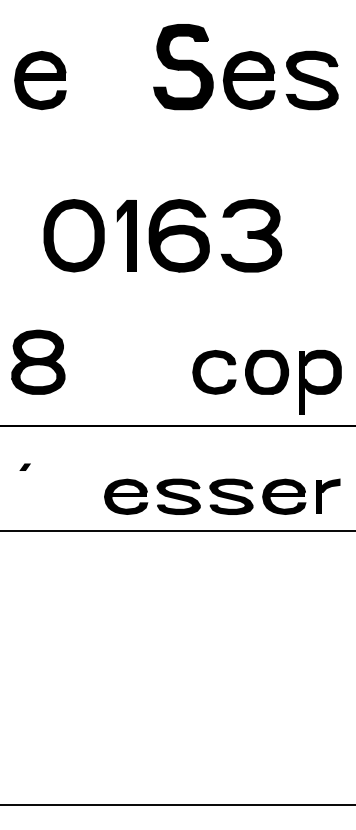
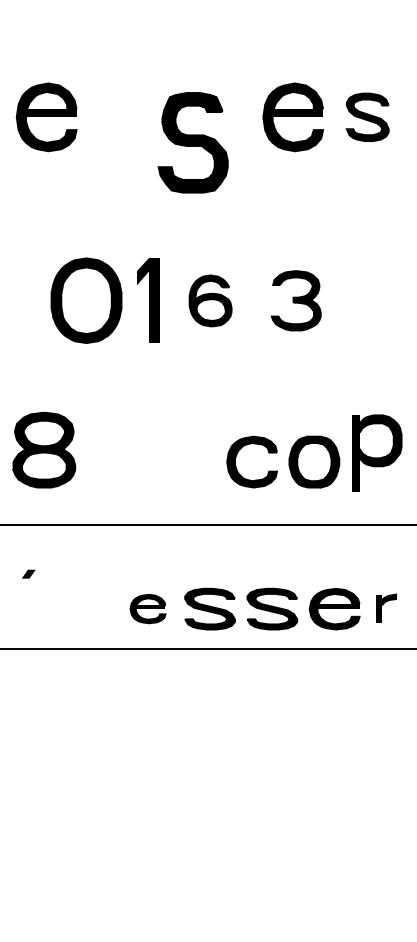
part: (183, 67) -> (193, 143), moved
part: (311, 80) -> (366, 117), size x0.7
part: (178, 235) -> (209, 300), size x0.6
part: (251, 235) -> (296, 300), size x0.7
part: (320, 381) -> (377, 451), moved
part: (328, 495) -> (386, 607), size x0.7
part: (126, 496) -> (148, 608), size x0.7

